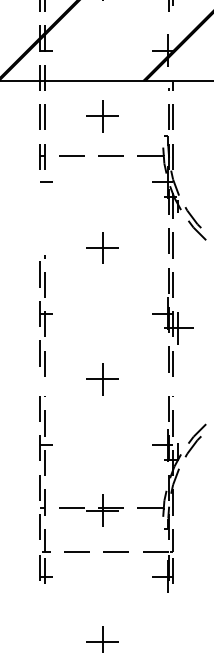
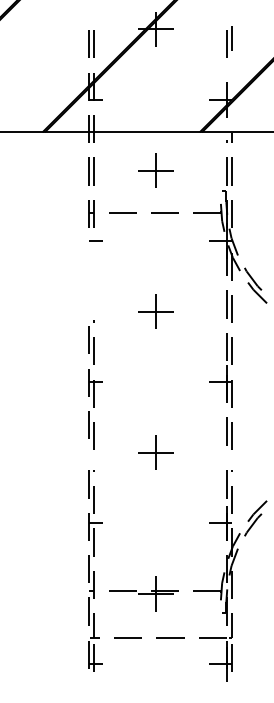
hatch: (179, 328) -> (238, 398), removed

